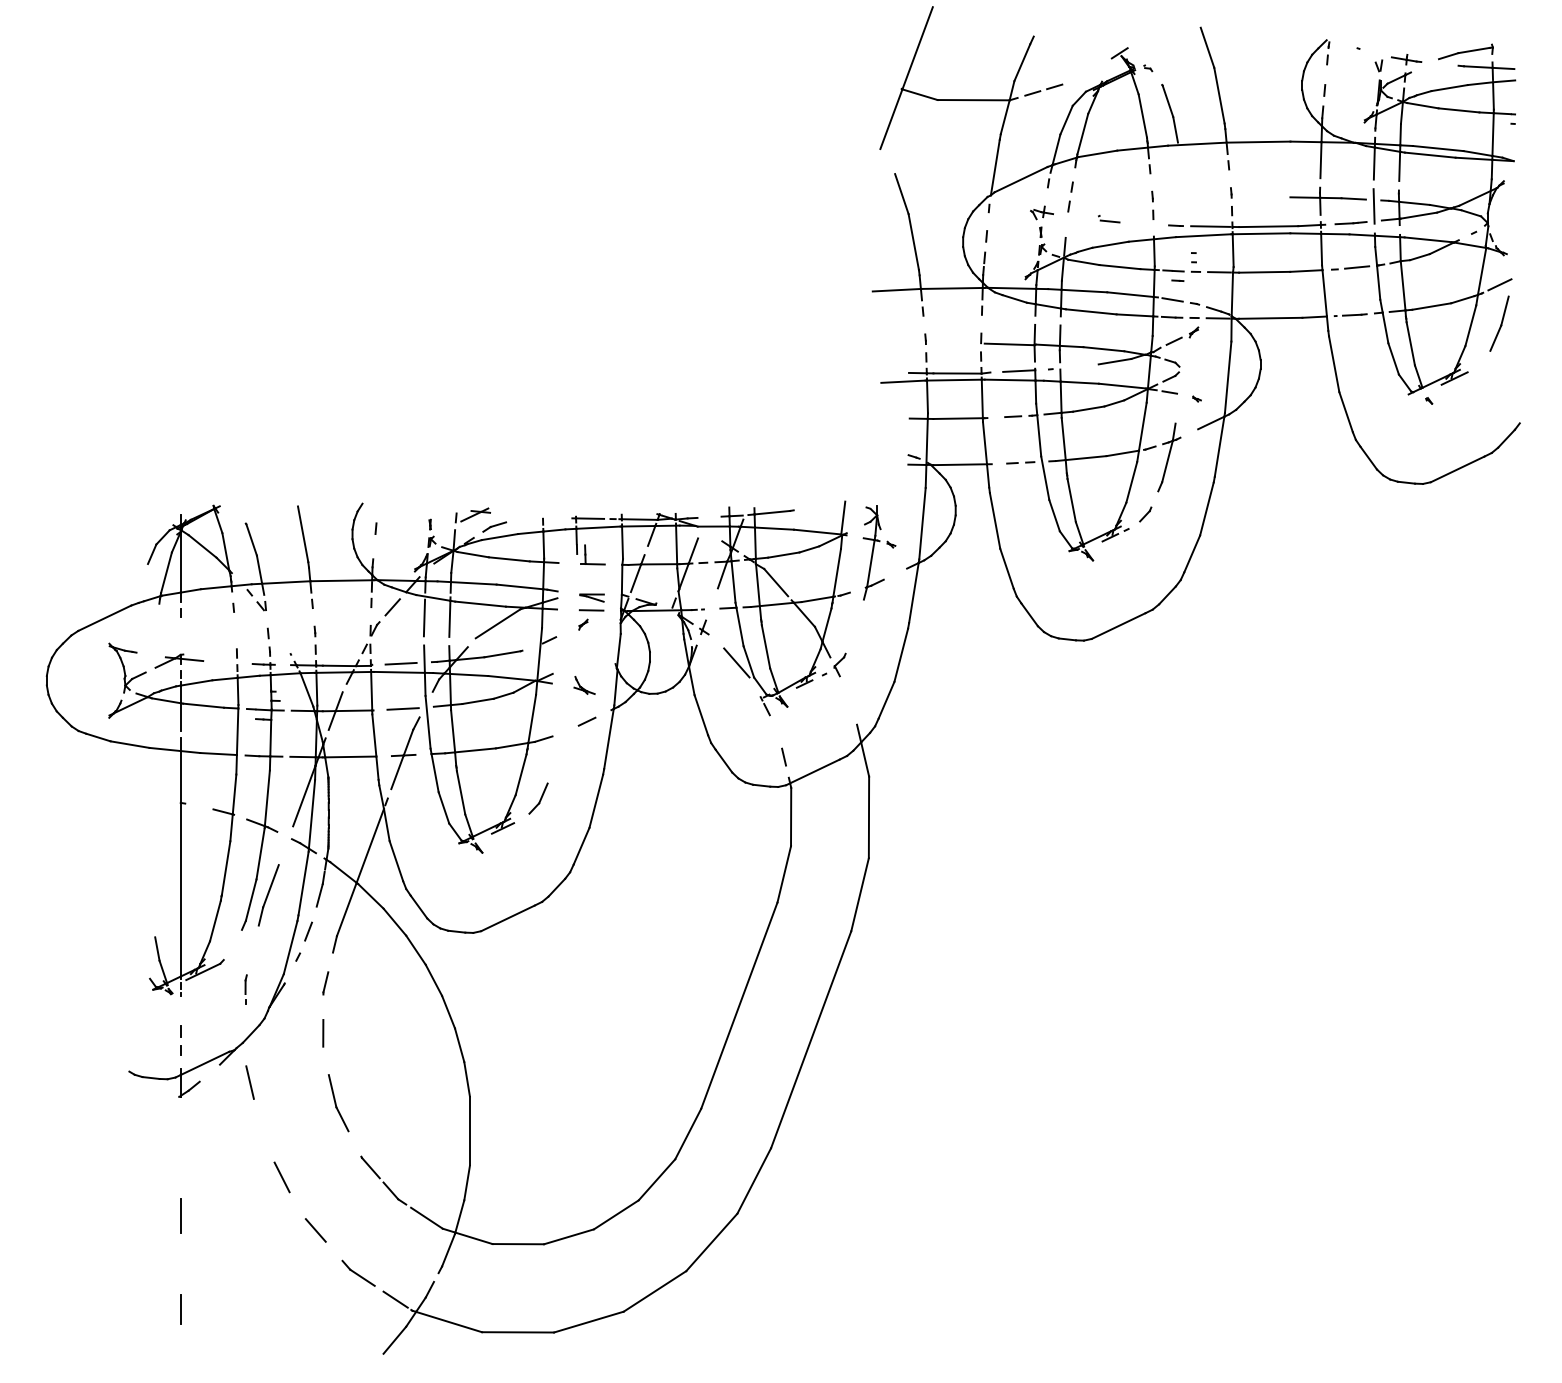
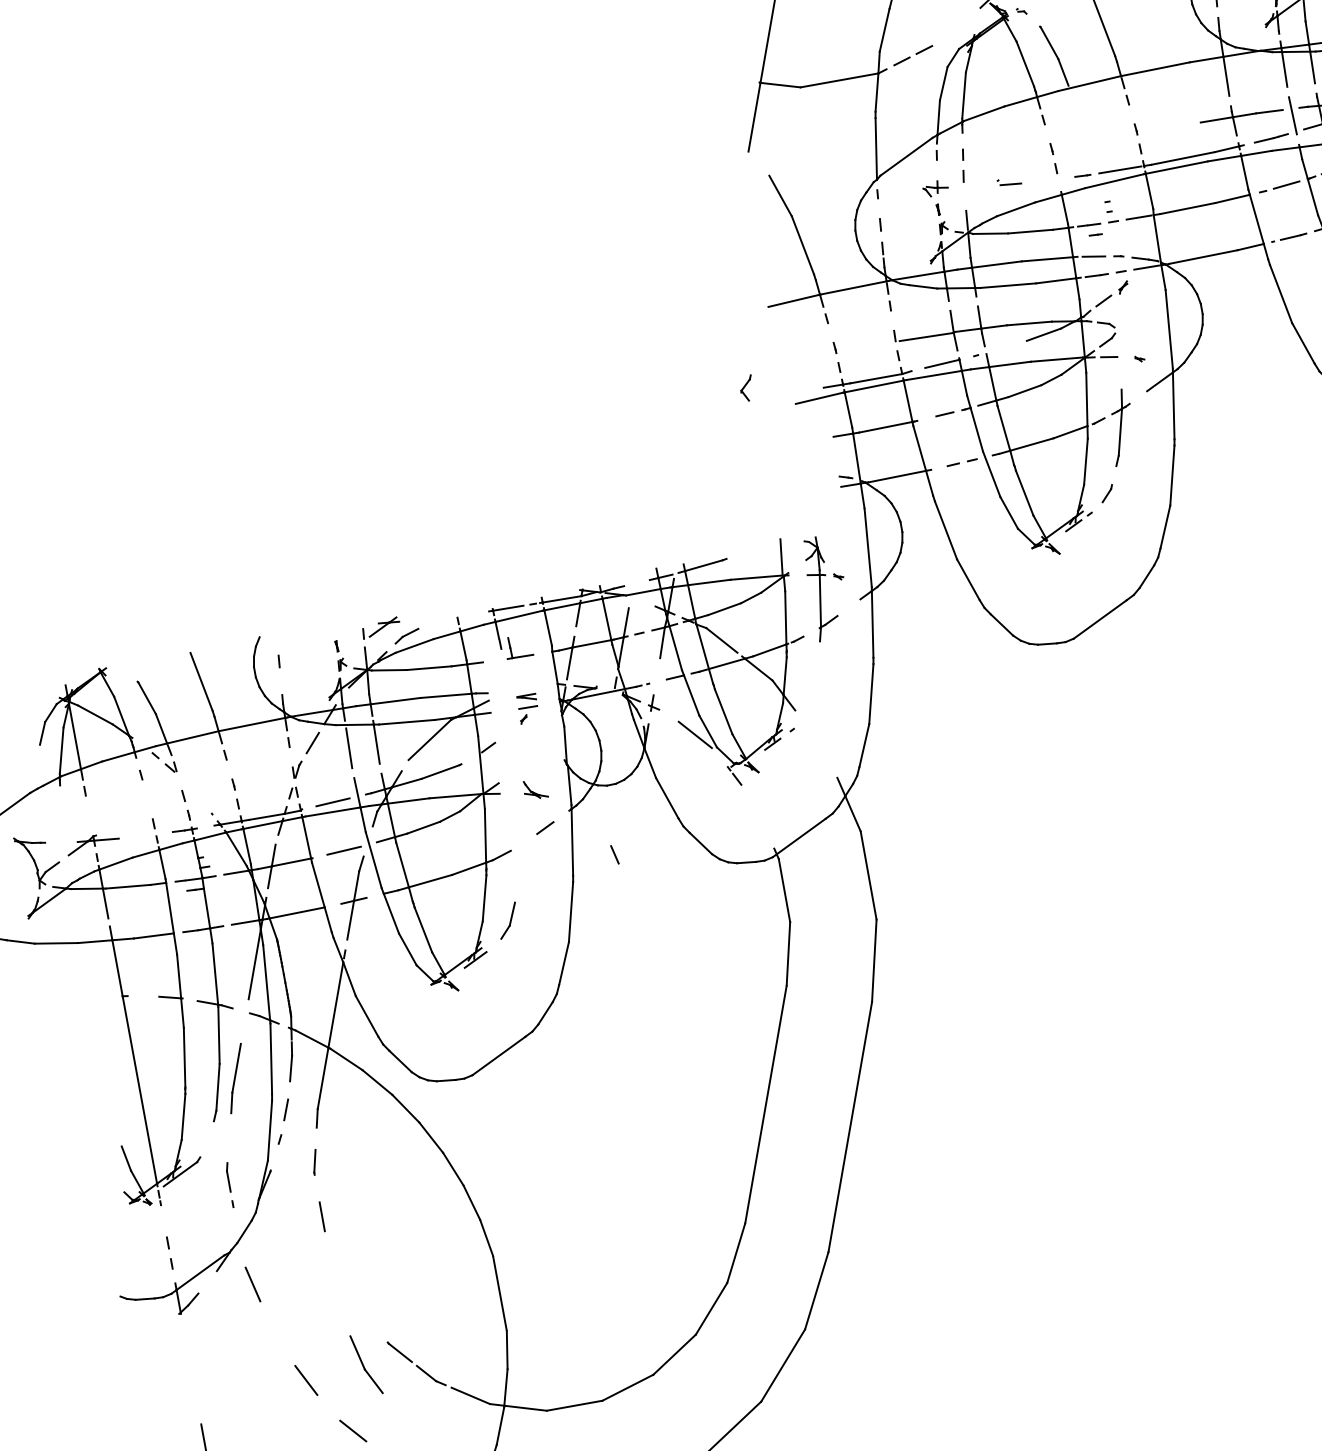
part: (591, 611) -> (528, 708), size x0.7
part: (839, 664) -> (746, 388), moved
line: (783, 756) -> (614, 854), moved
part: (245, 989) -> (229, 1184), size x1.4
part: (338, 1103) -> (366, 1365), moved

